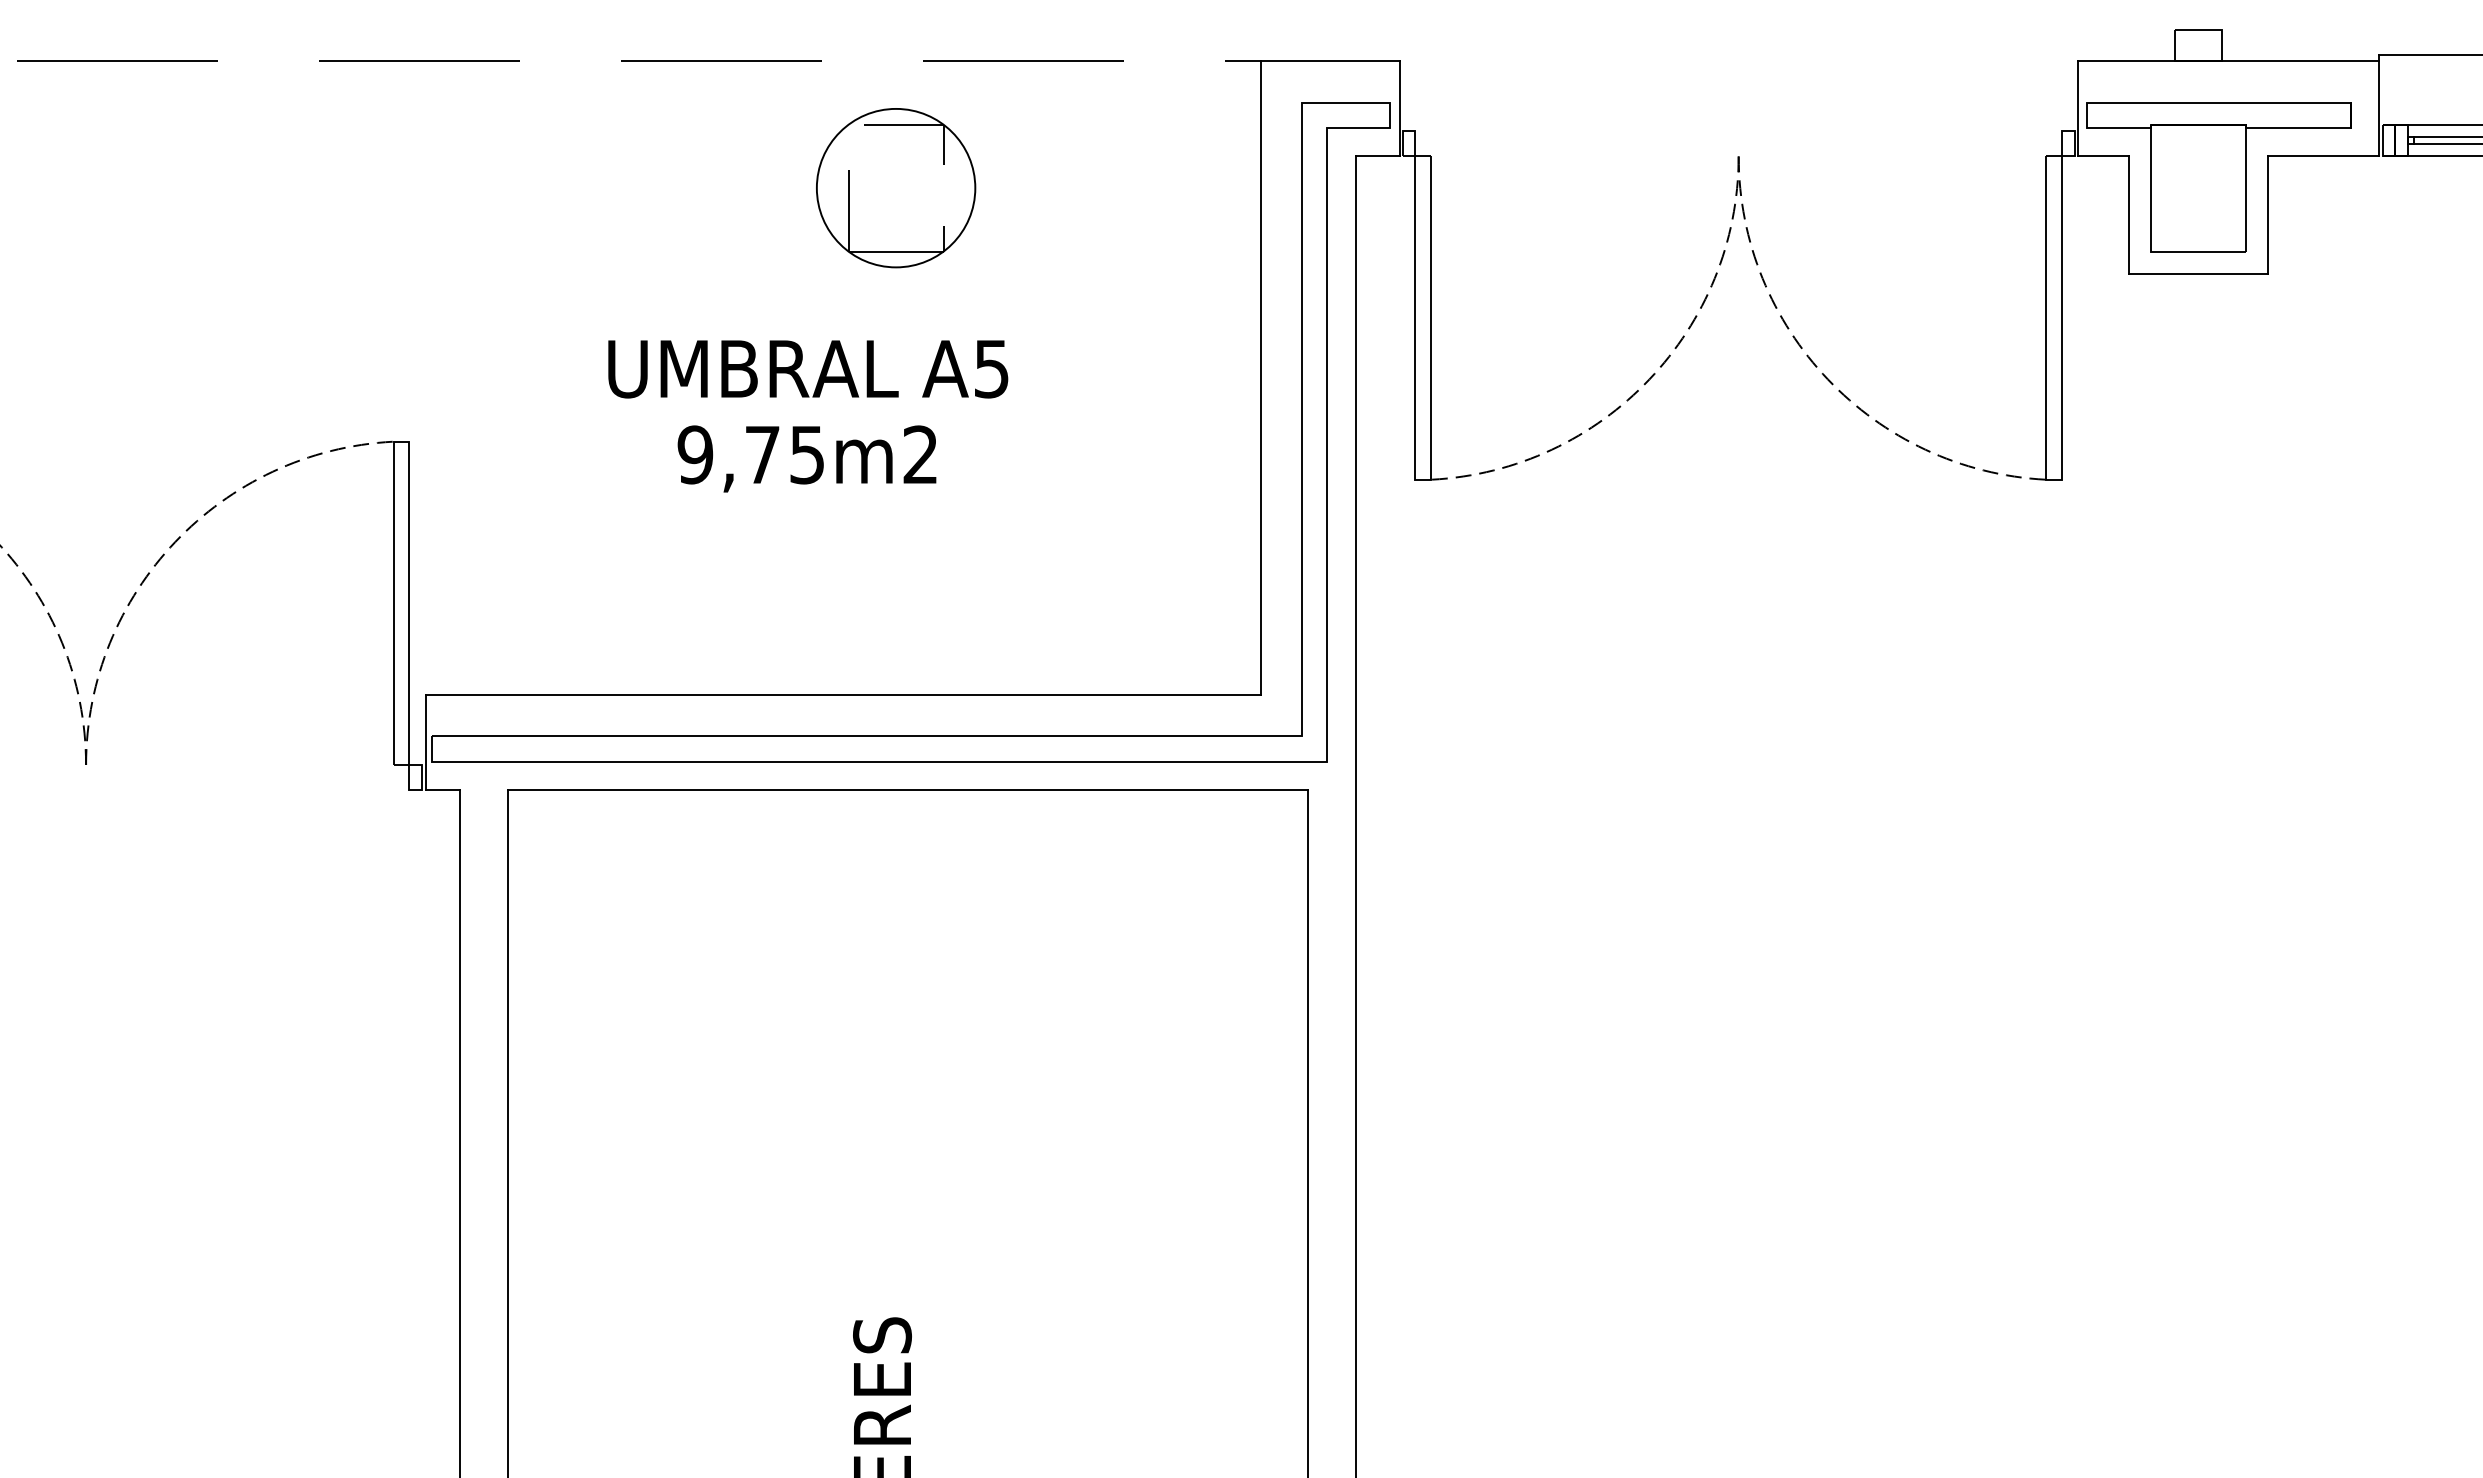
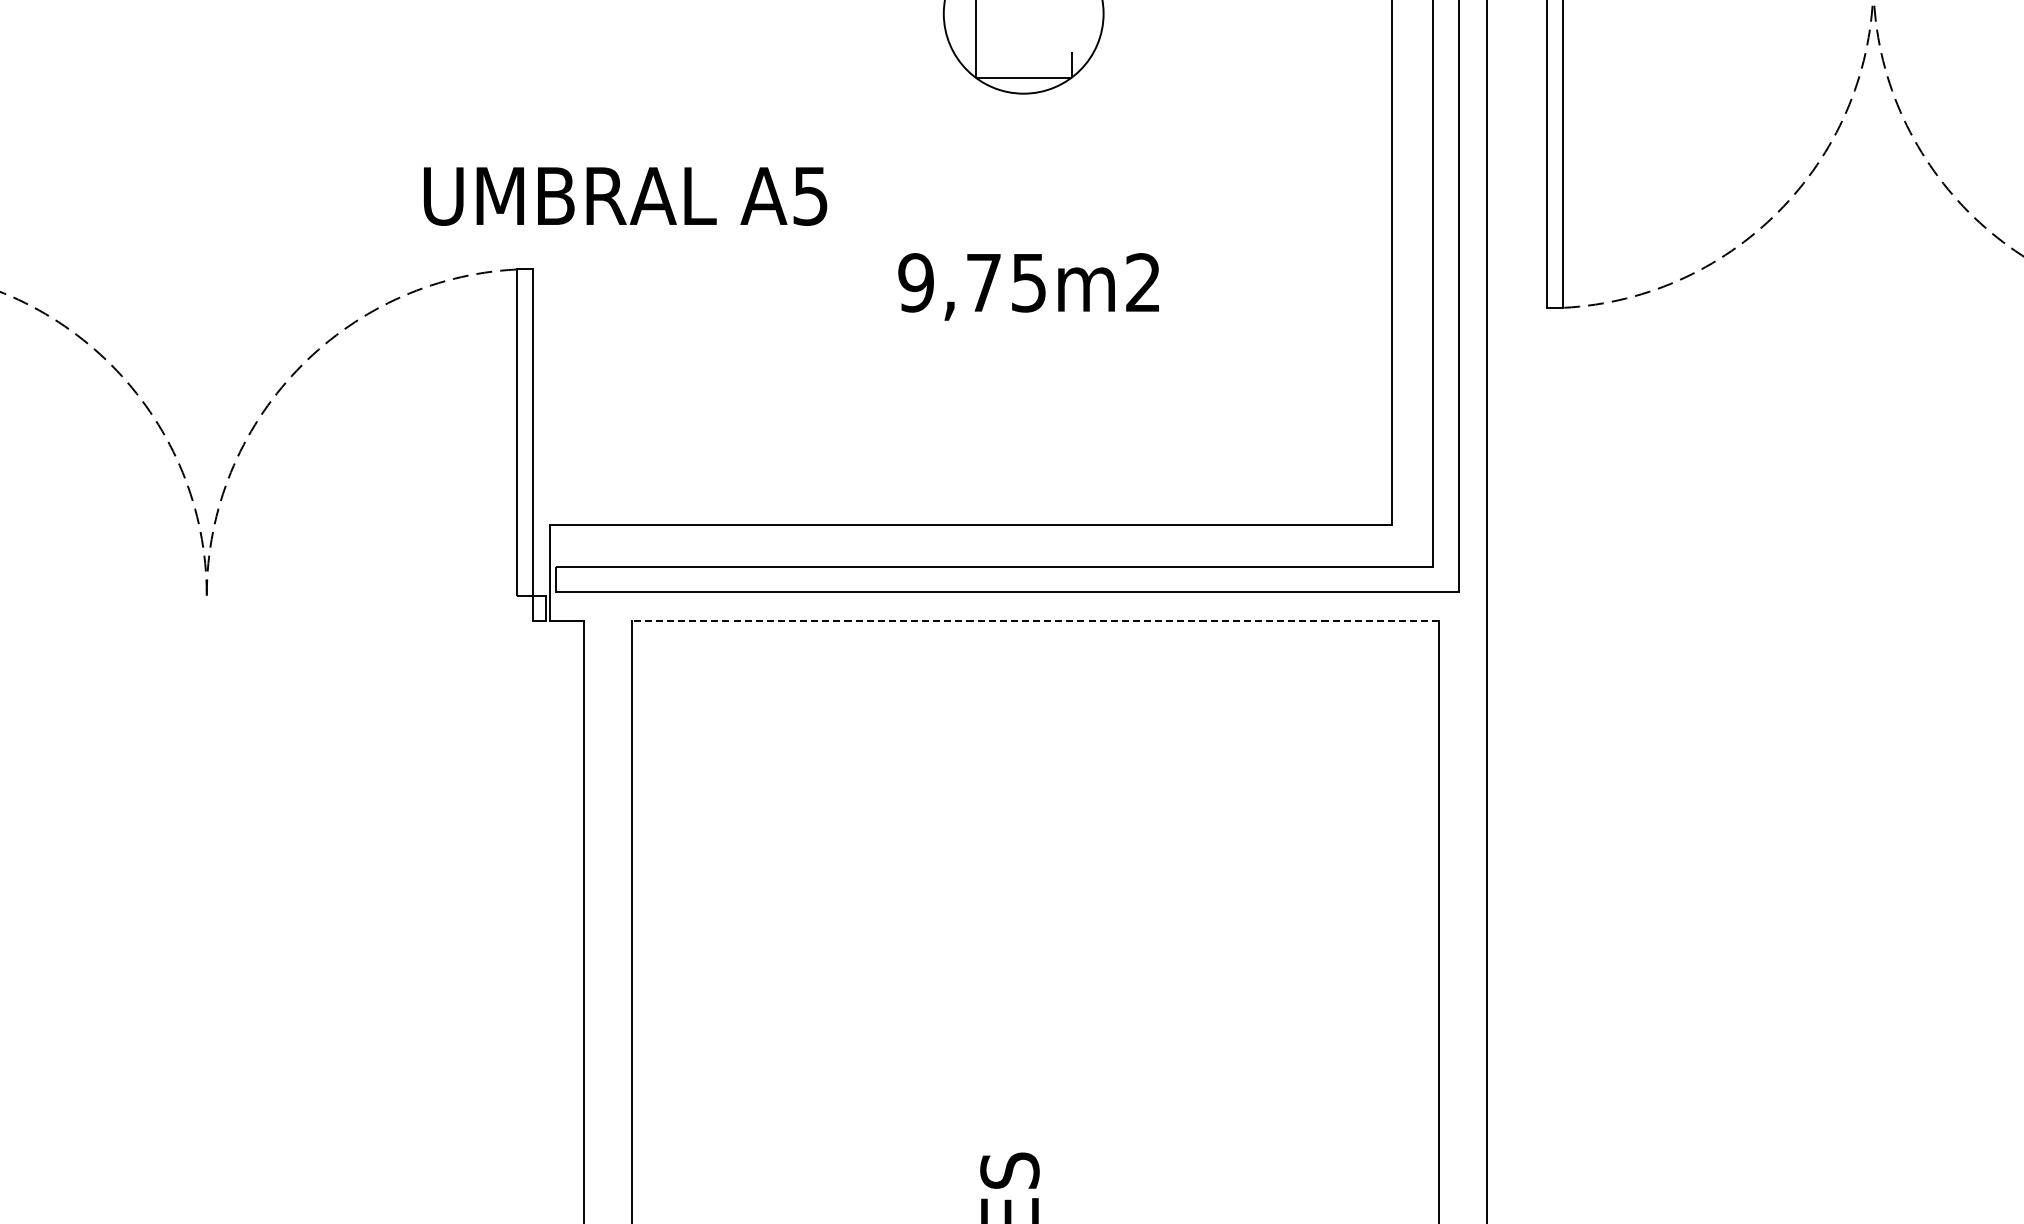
text: (808, 369) -> (625, 196), moved
text: (806, 458) -> (1028, 286), moved
line: (907, 790) -> (1035, 621), solid -> dashed

